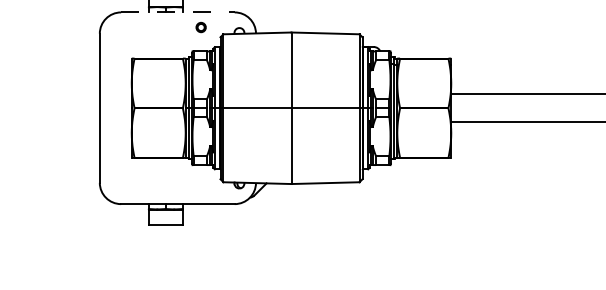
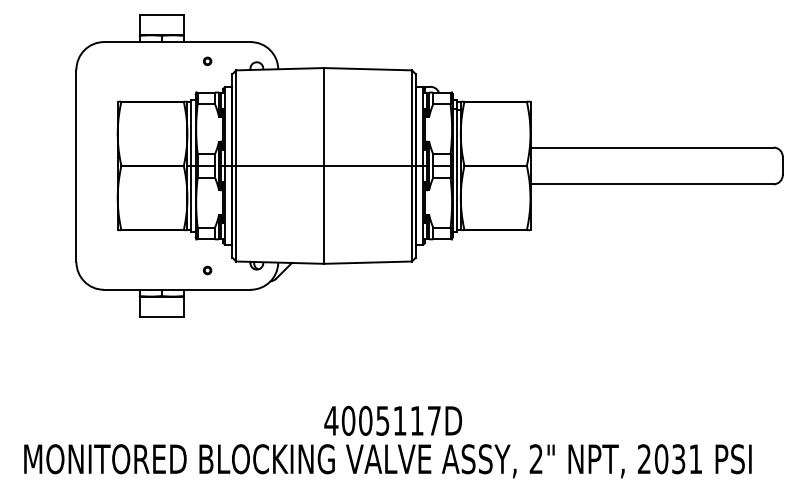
line: (178, 12) -> (177, 42), dashed -> solid
part: (201, 26) -> (207, 60), size x0.62
part: (201, 189) -> (207, 270), added

